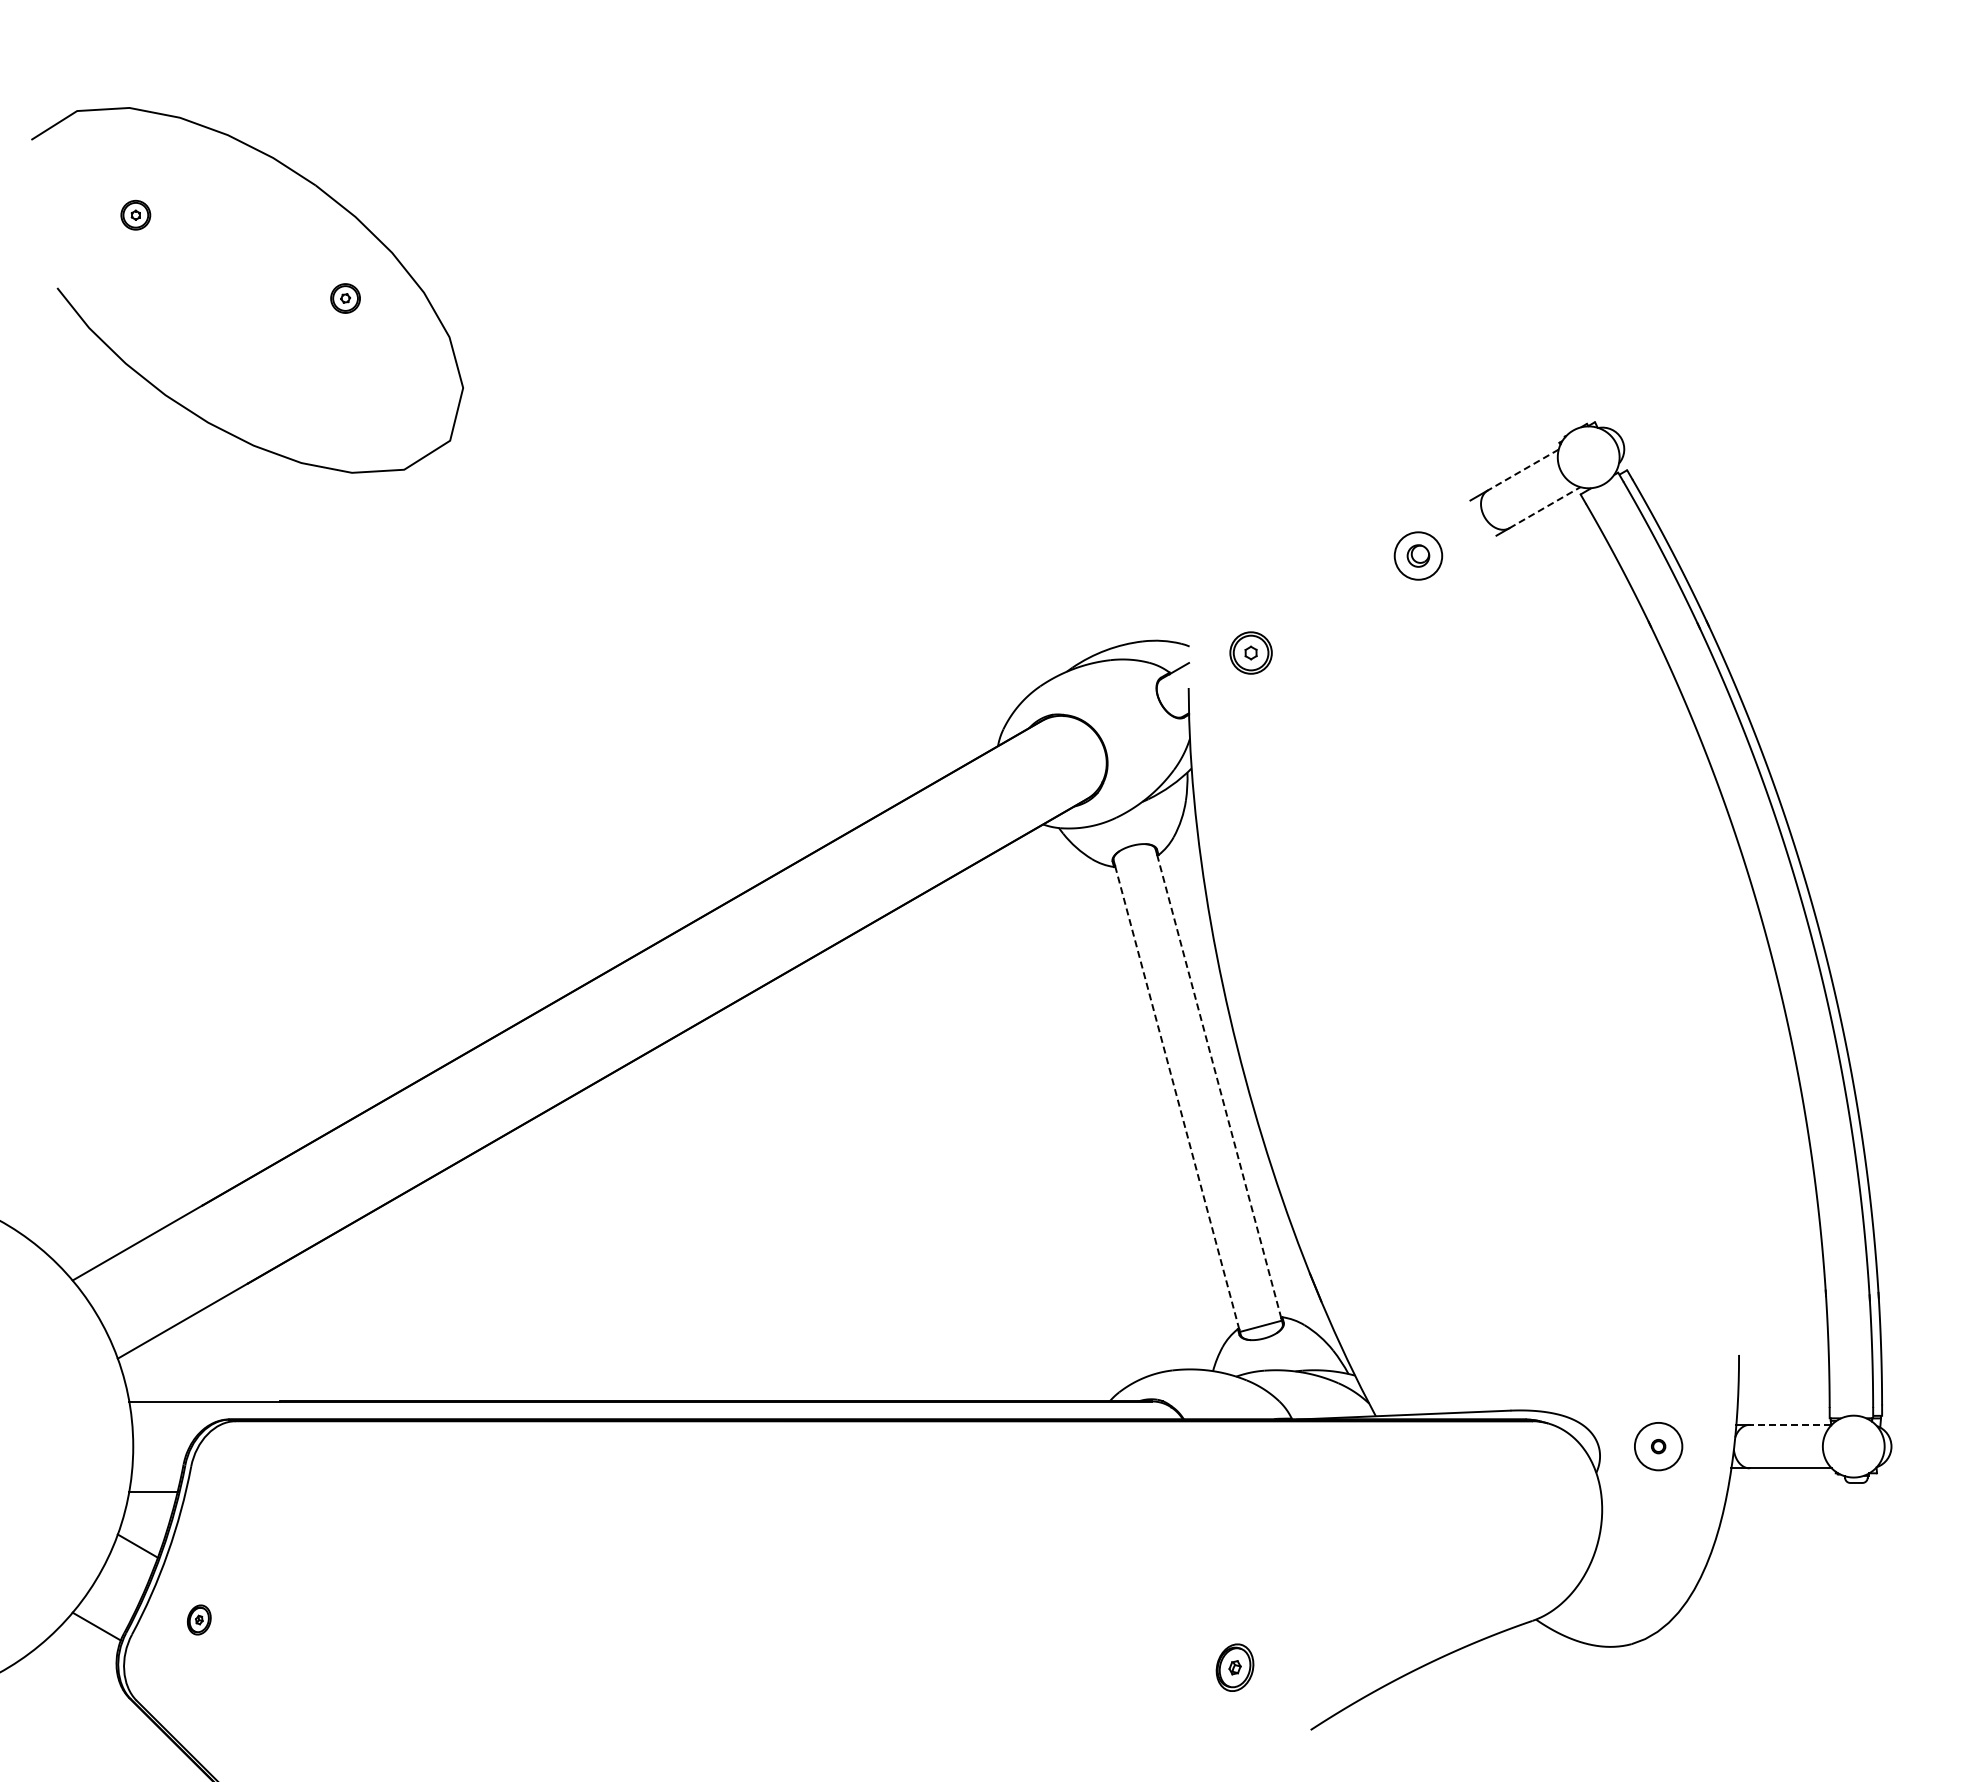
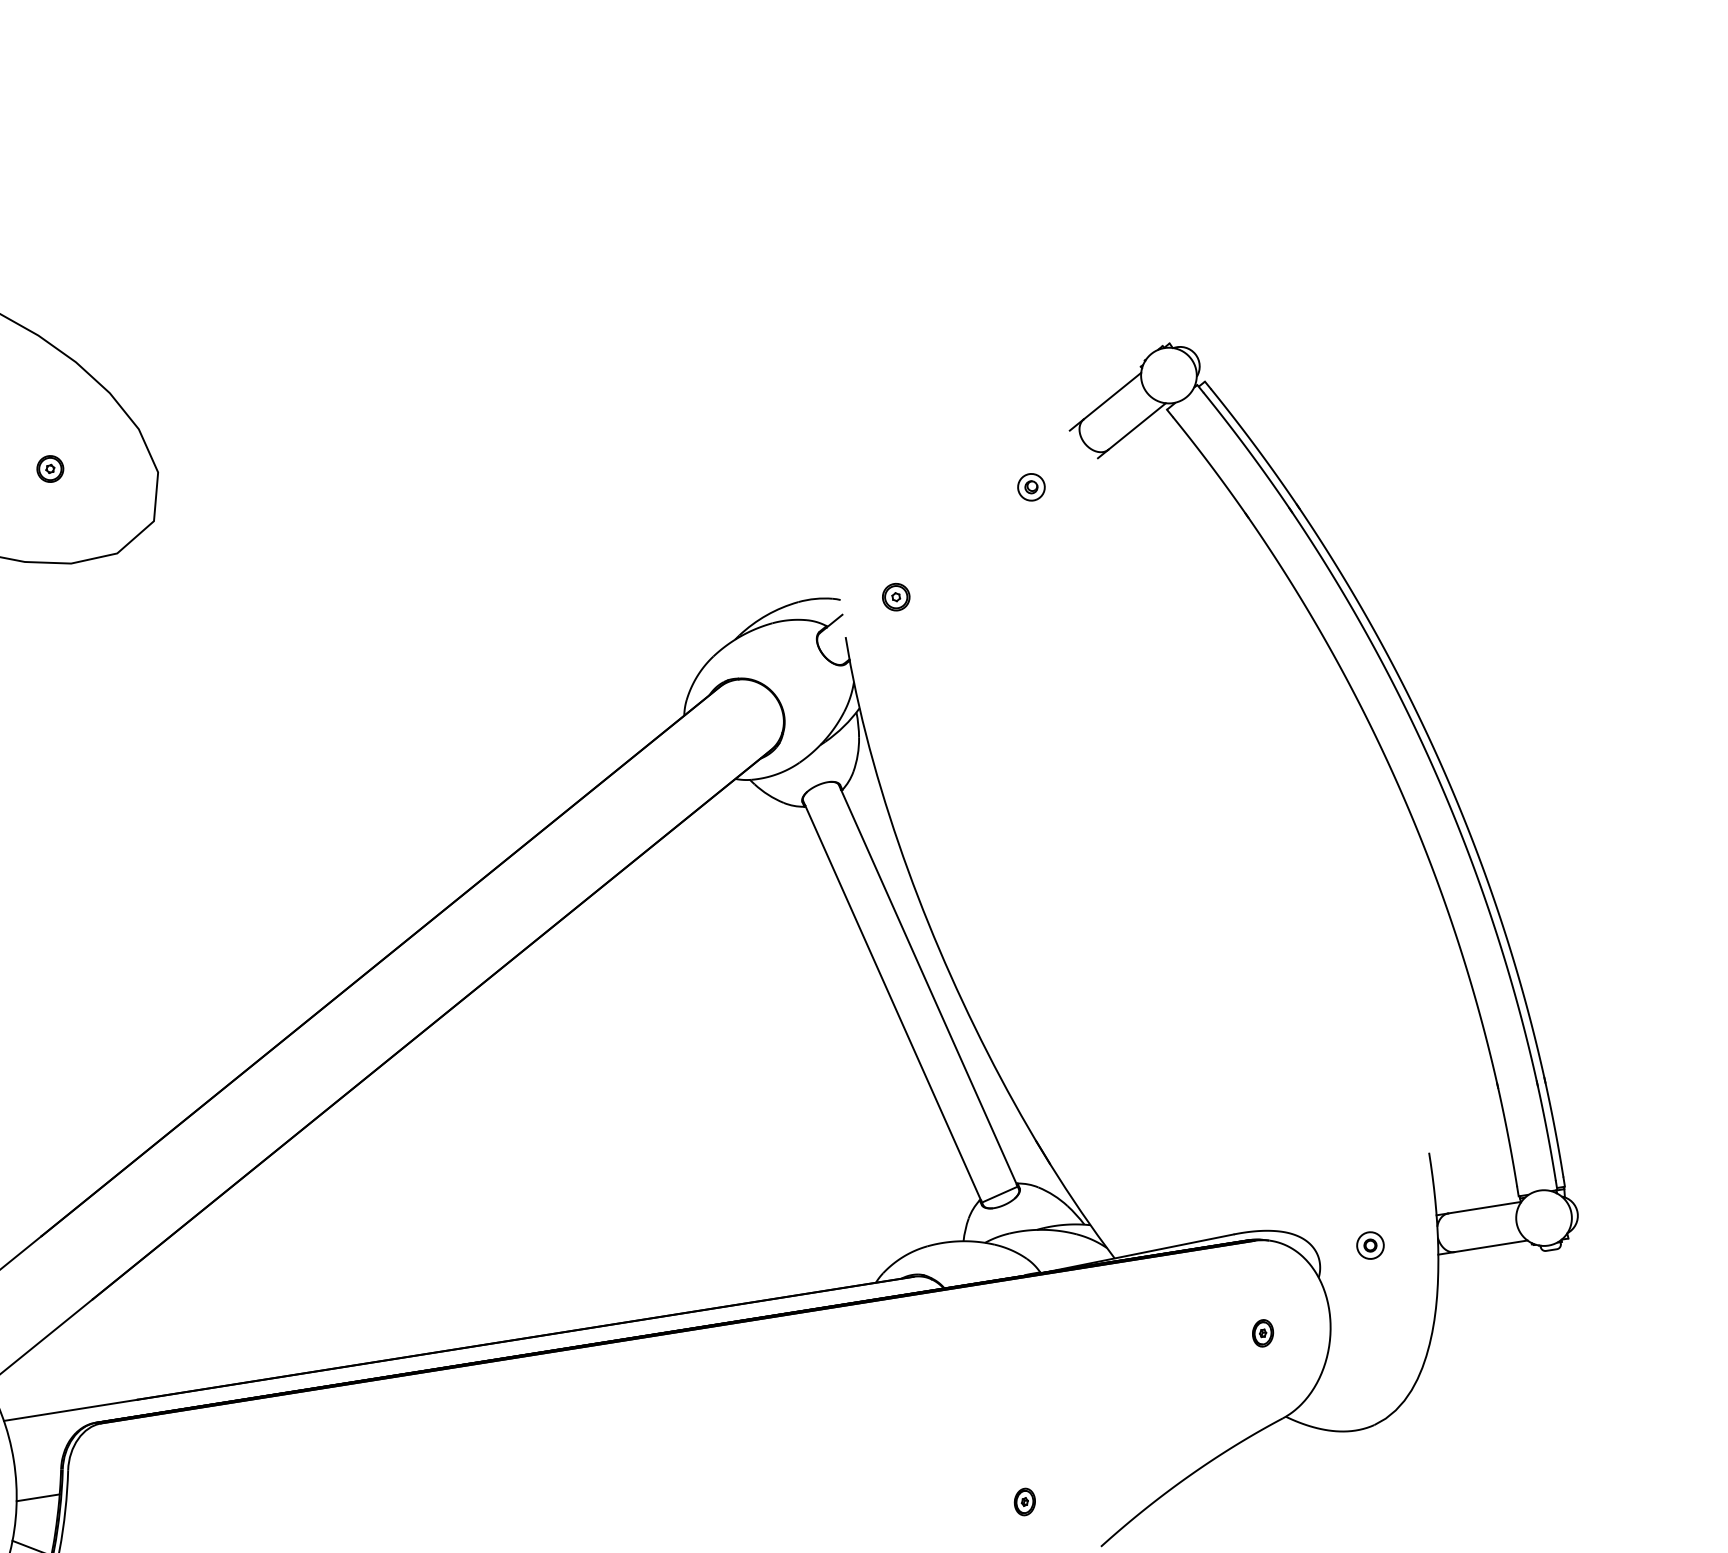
part: (345, 298) -> (50, 469), moved
line: (1522, 470) -> (1111, 396), dashed -> solid
line: (1545, 507) -> (1137, 426), dashed -> solid
part: (1418, 555) -> (1031, 486), size x0.62
part: (1250, 652) -> (895, 596), size x0.71
line: (1219, 1086) -> (929, 987), dashed -> solid
line: (1177, 1097) -> (893, 1002), dashed -> solid
line: (1790, 1424) -> (1484, 1207), dashed -> solid
circle: (1658, 1446) -> (1370, 1245), size x0.62
part: (1525, 1523) -> (1262, 1332), added
part: (1234, 1667) -> (1024, 1501), size x0.62

